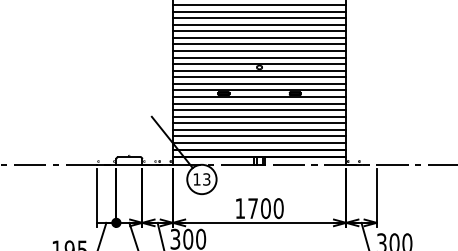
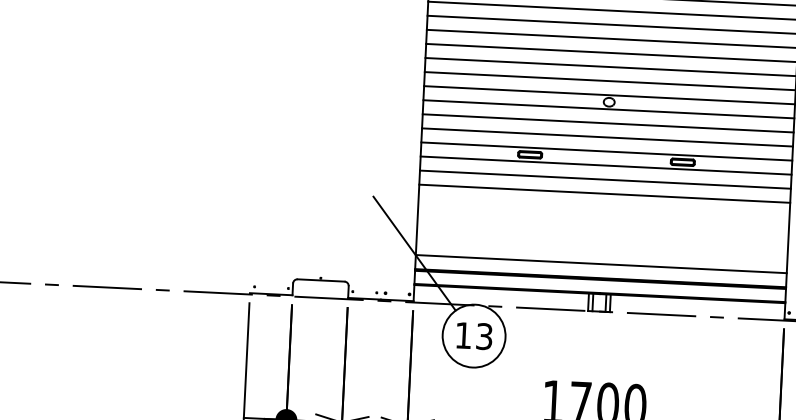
line: (259, 116) -> (603, 207), removed
line: (259, 123) -> (603, 222), removed
line: (259, 129) -> (602, 235), removed
line: (259, 136) -> (601, 250), removed

